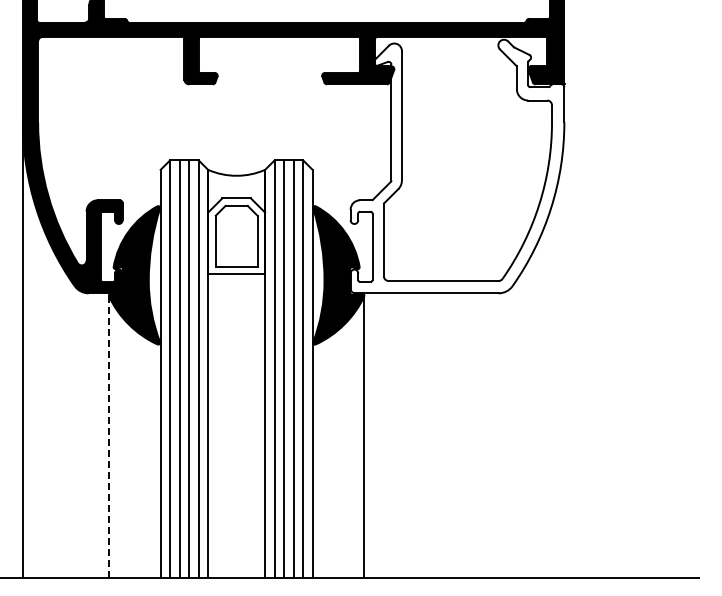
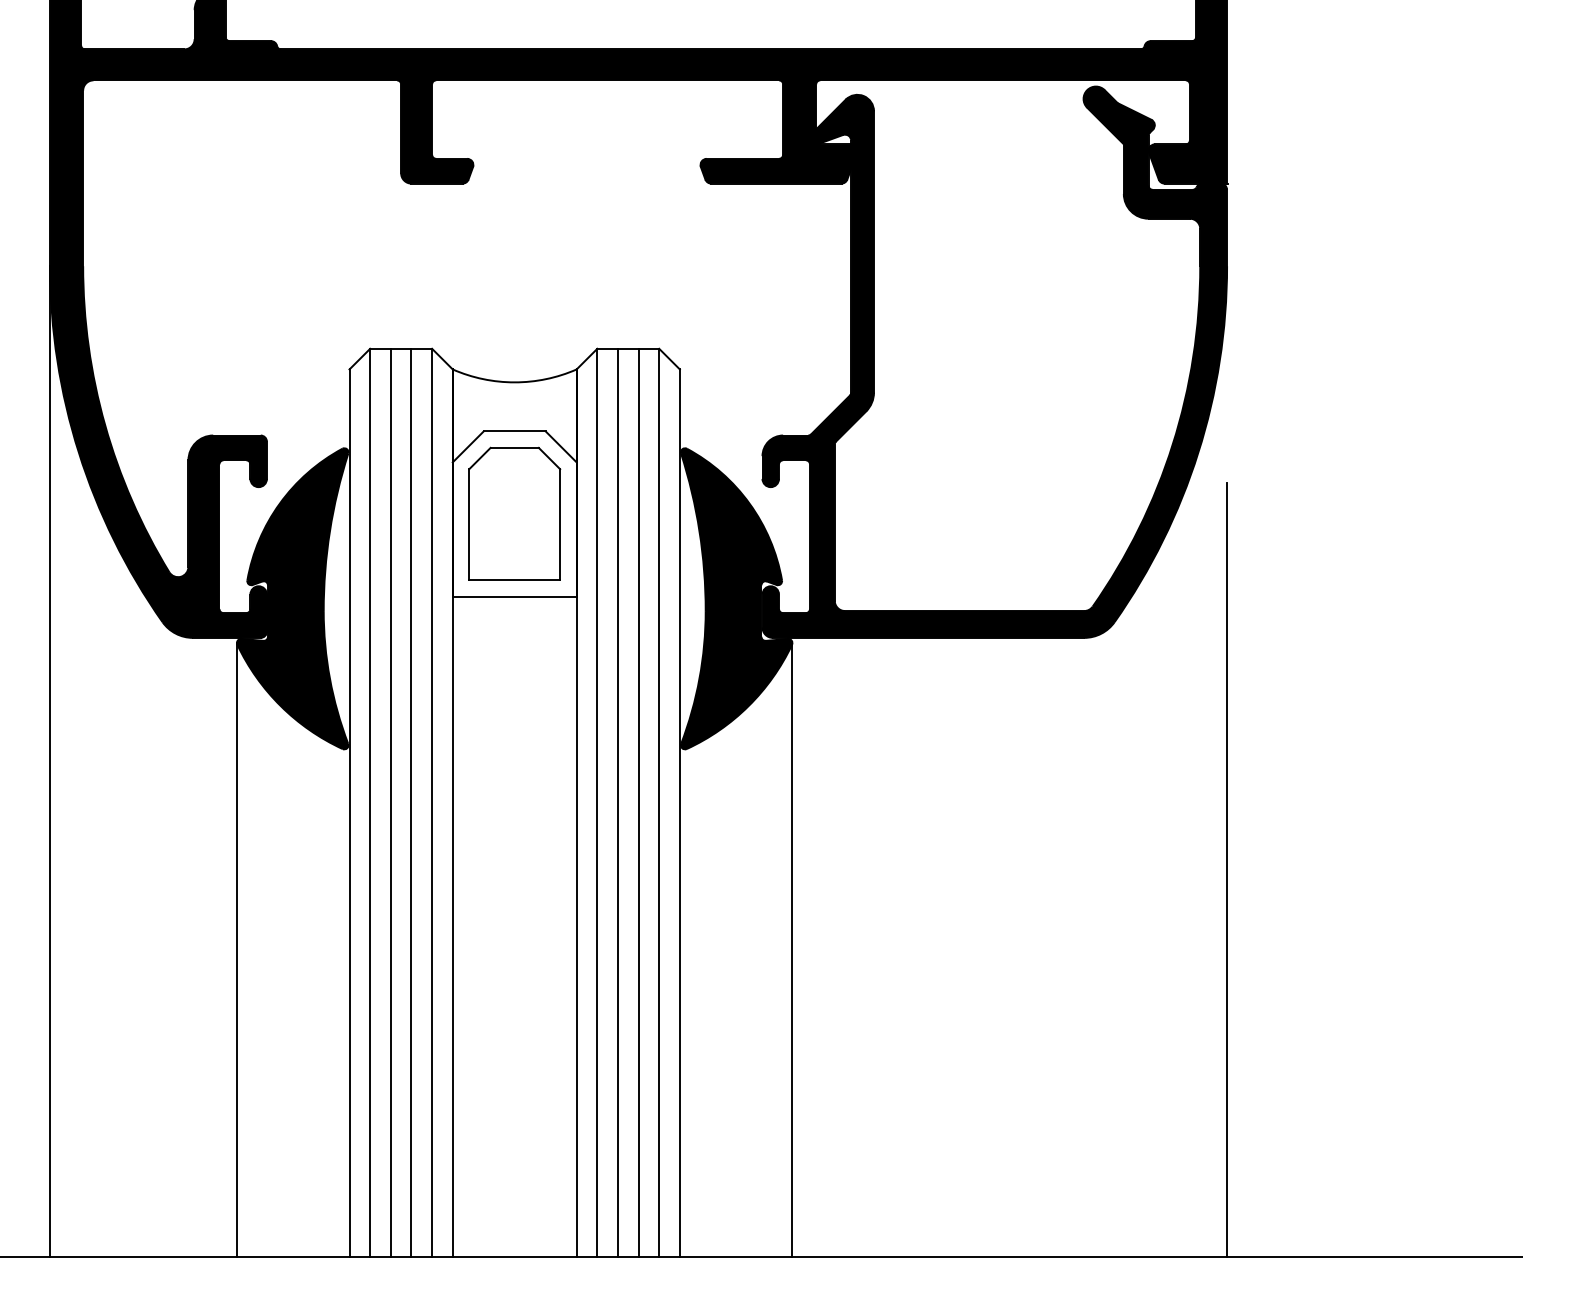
fill: (457, 166) -> (994, 362), added
line: (564, 400) -> (1227, 870), added
line: (108, 437) -> (236, 951), dashed -> solid

